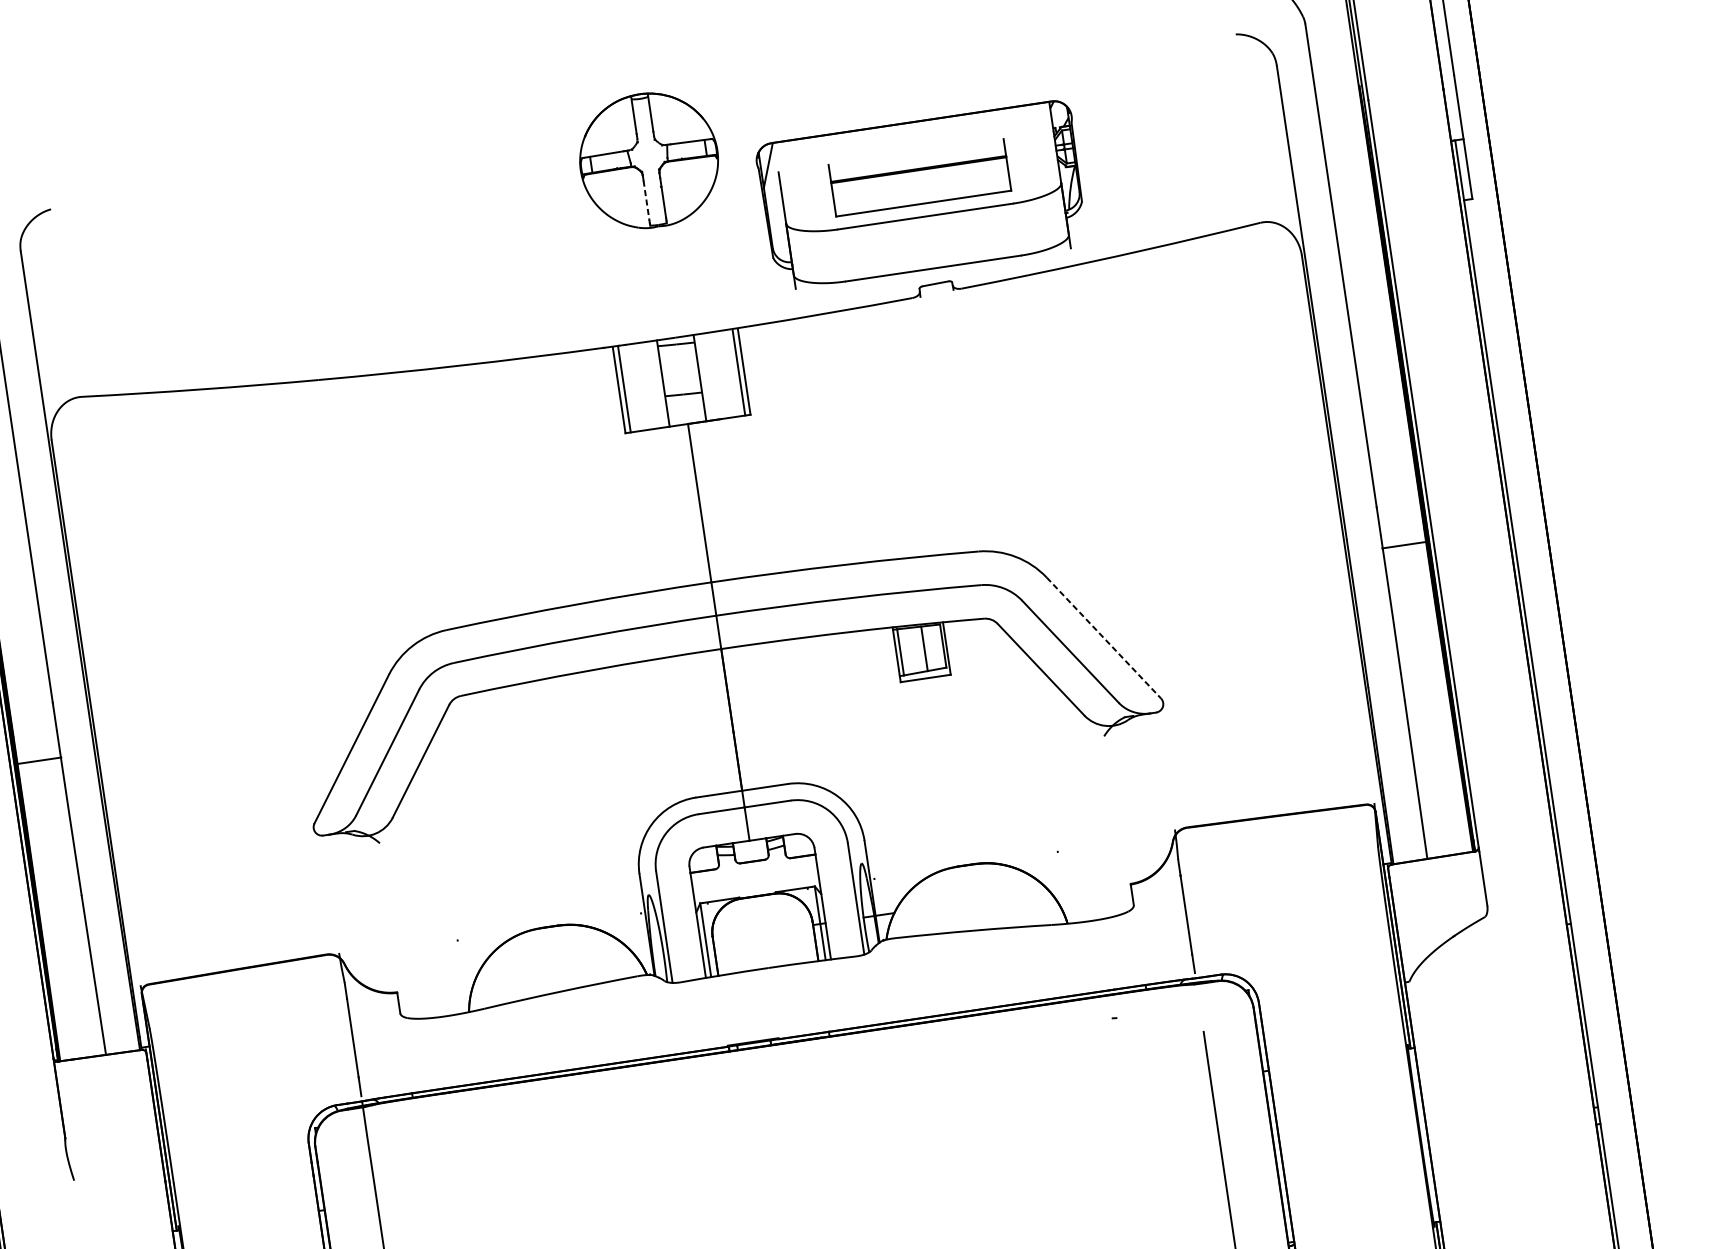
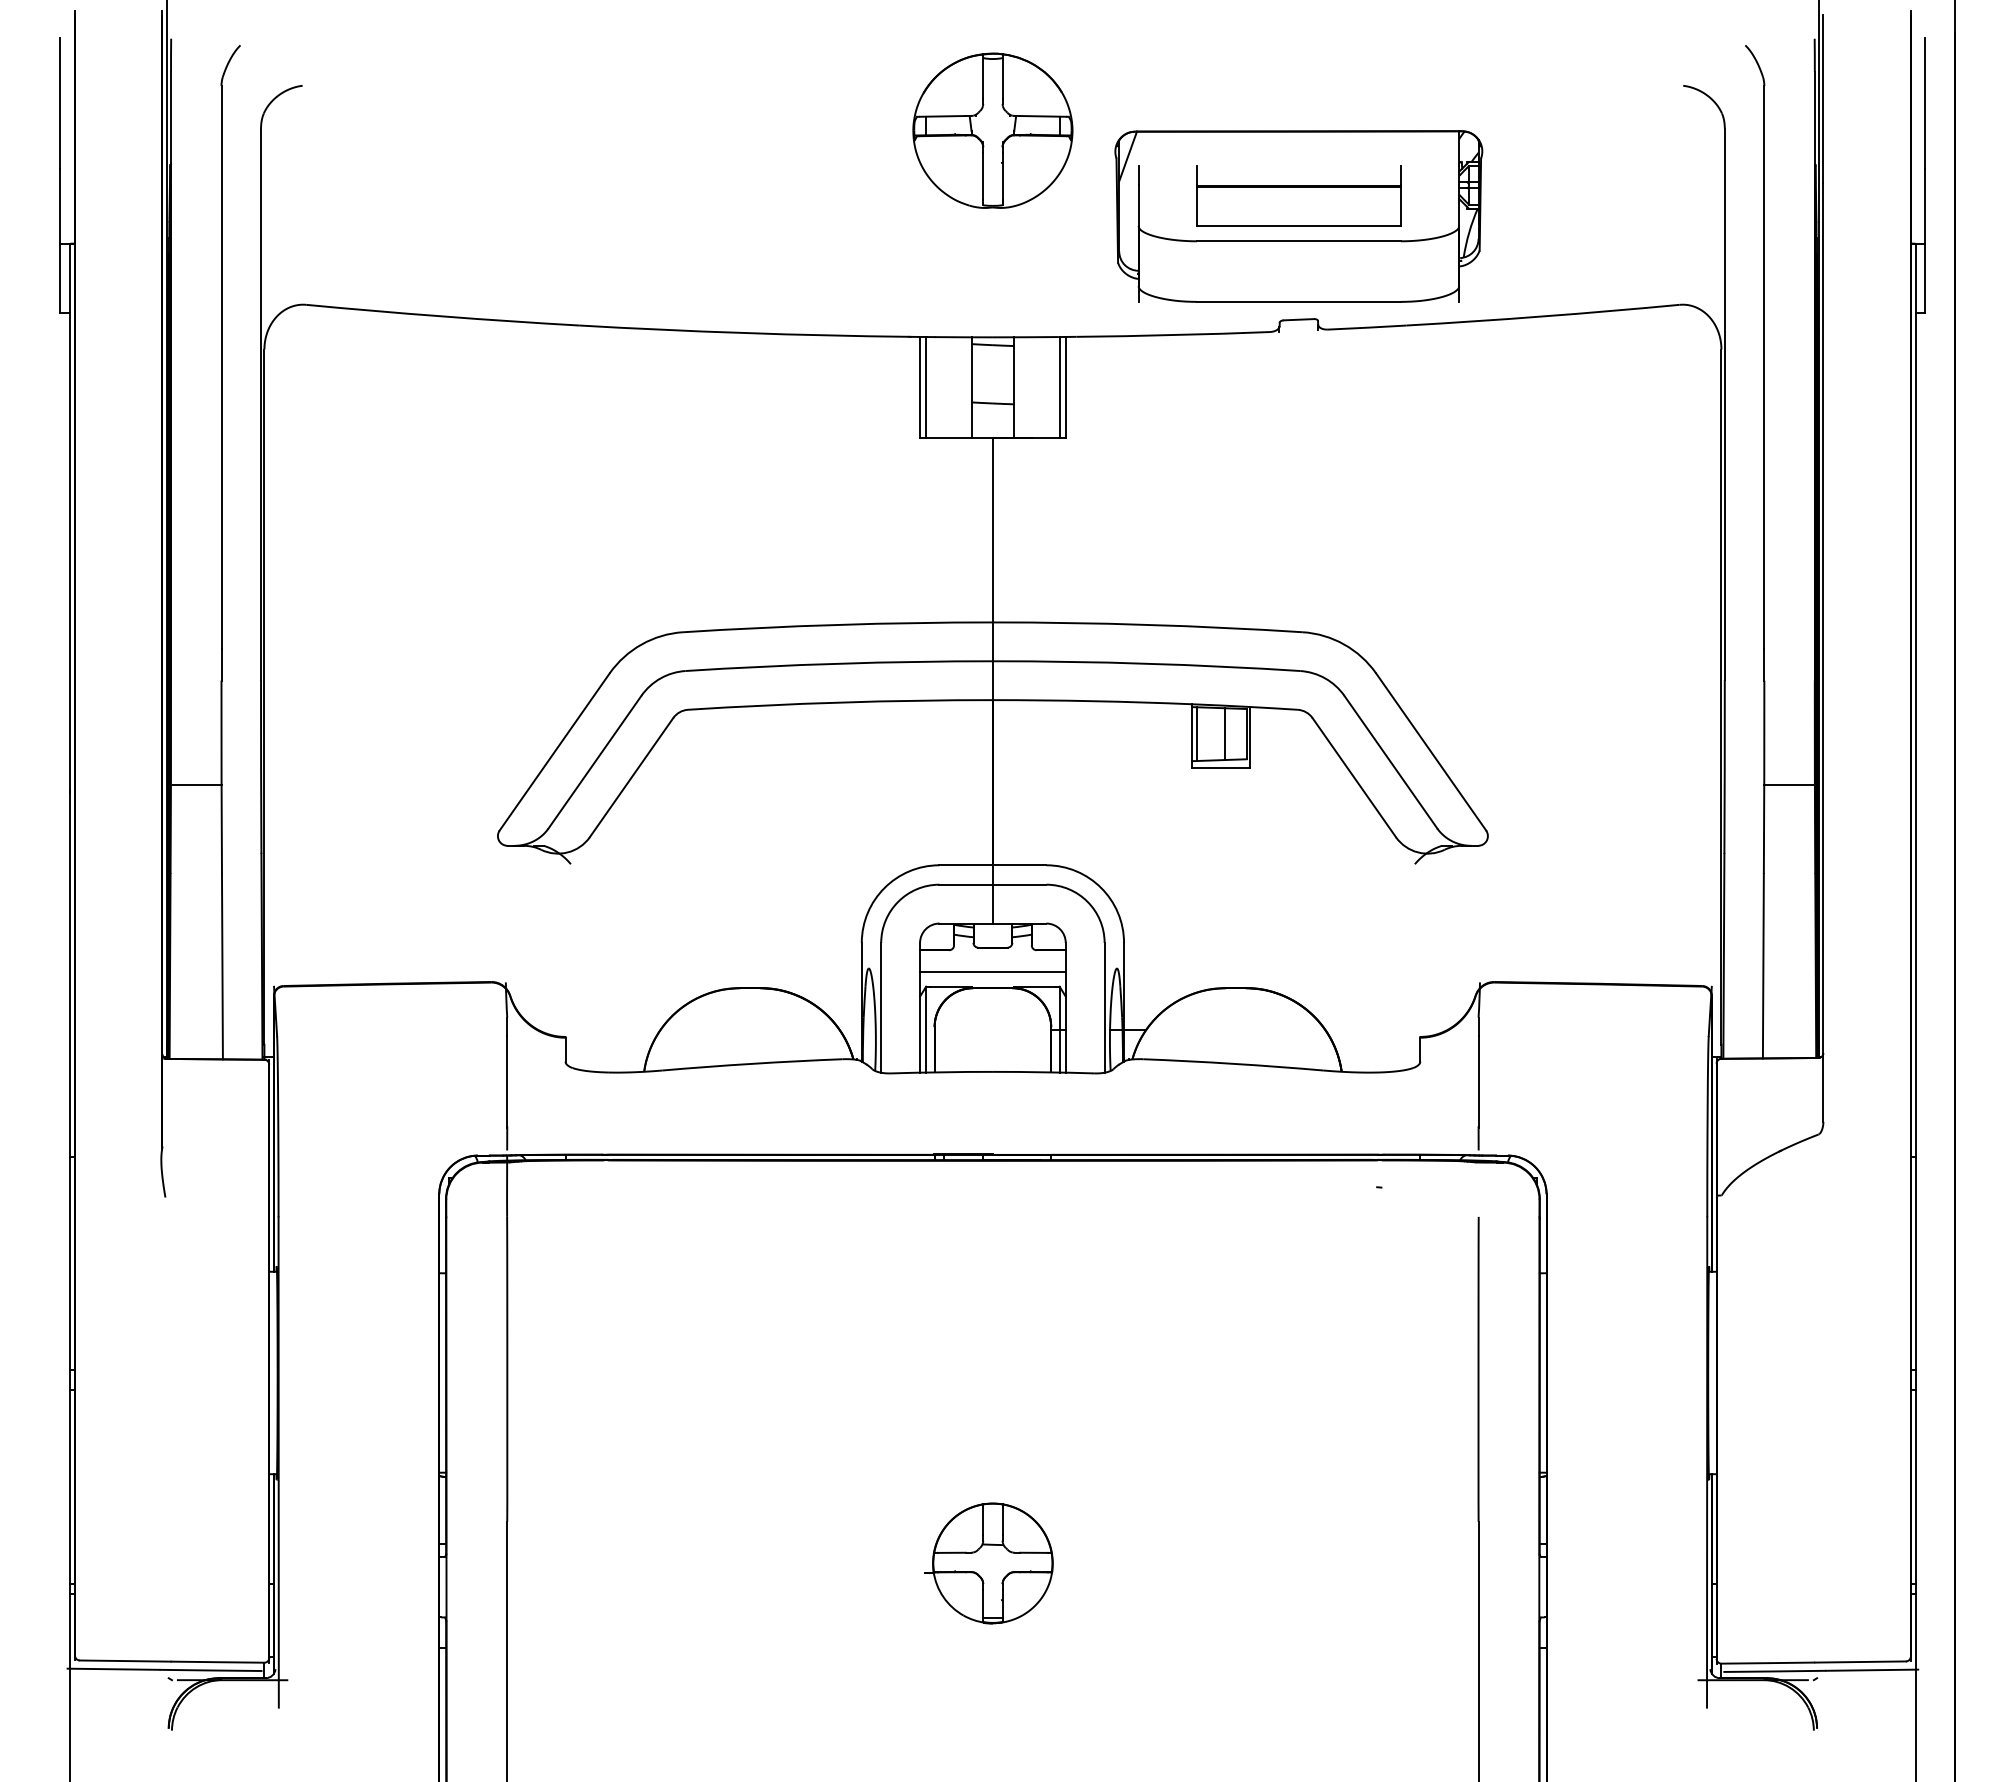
line: (646, 200) -> (983, 176), dashed -> solid
line: (1404, 544) -> (1789, 784), moved
line: (1104, 638) -> (1431, 752), dashed -> solid
line: (38, 760) -> (195, 784), moved
line: (755, 882) -> (992, 972), added

